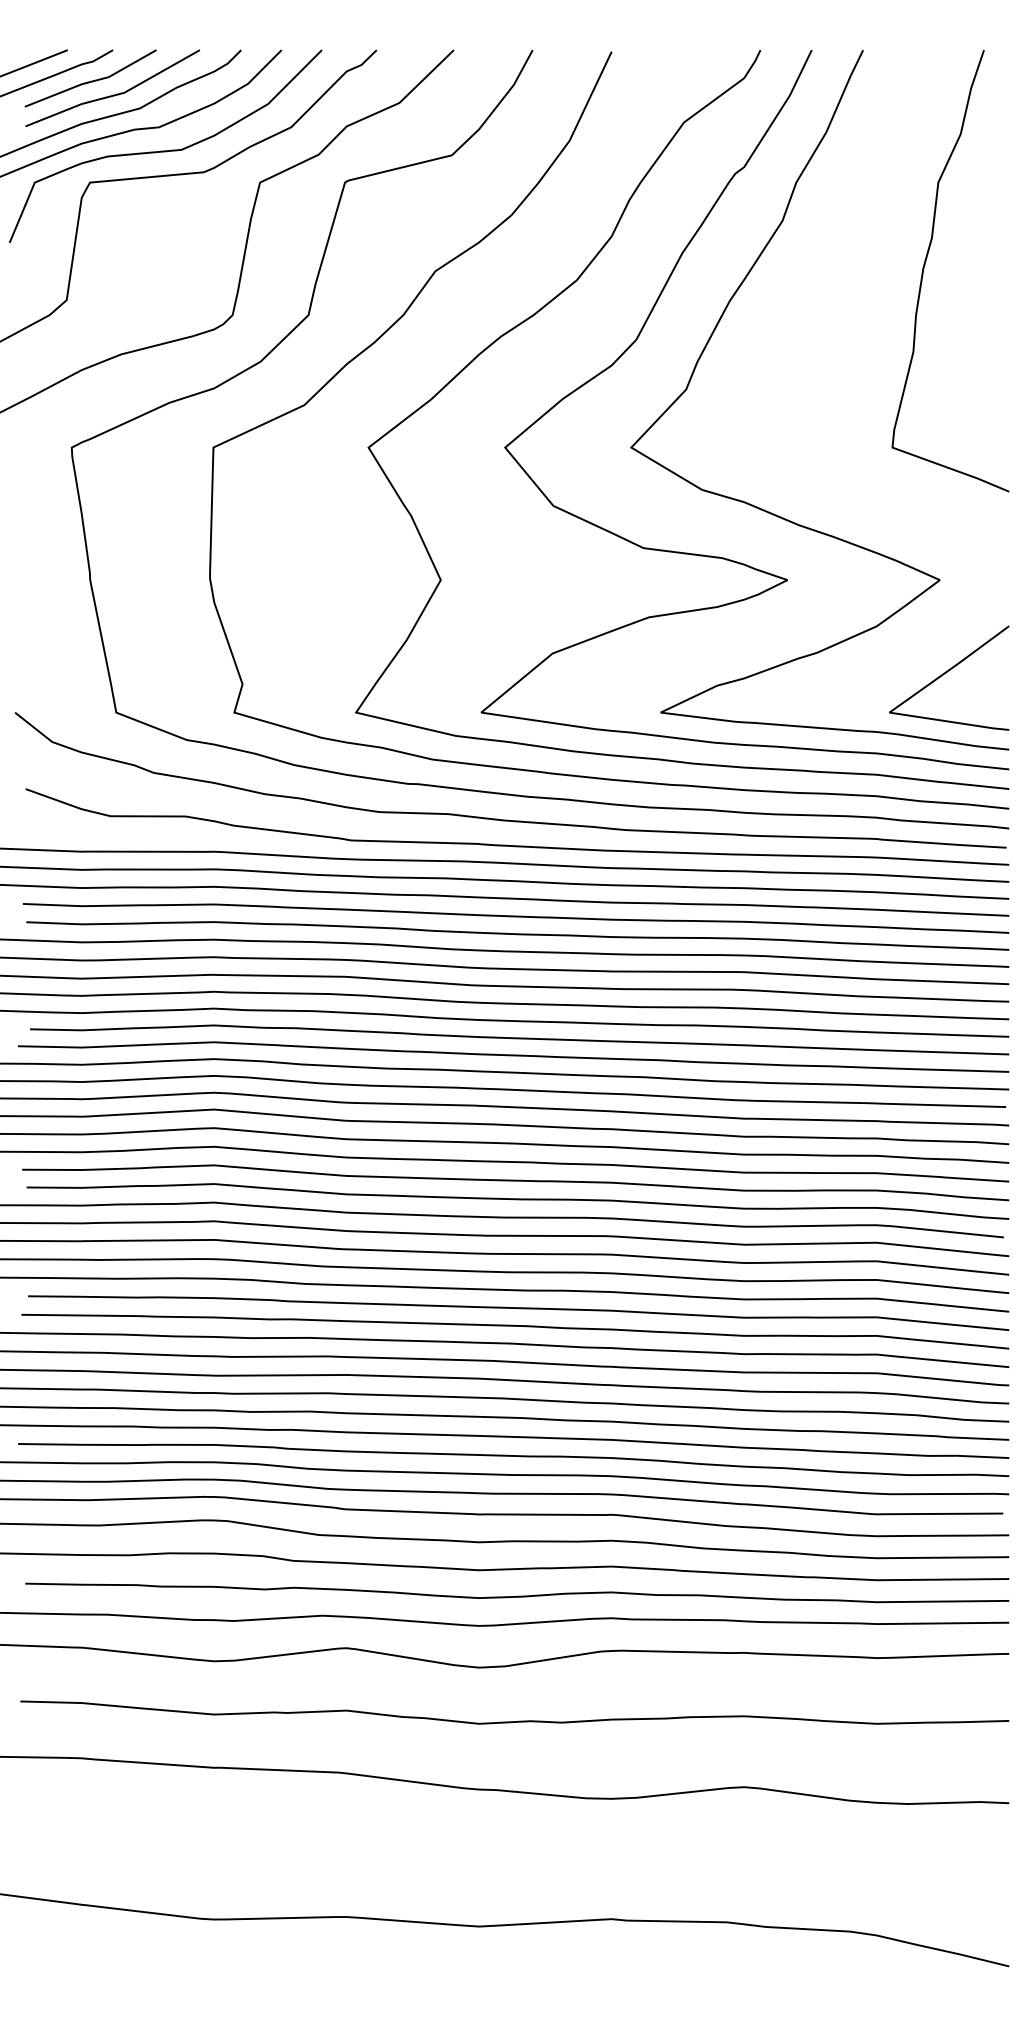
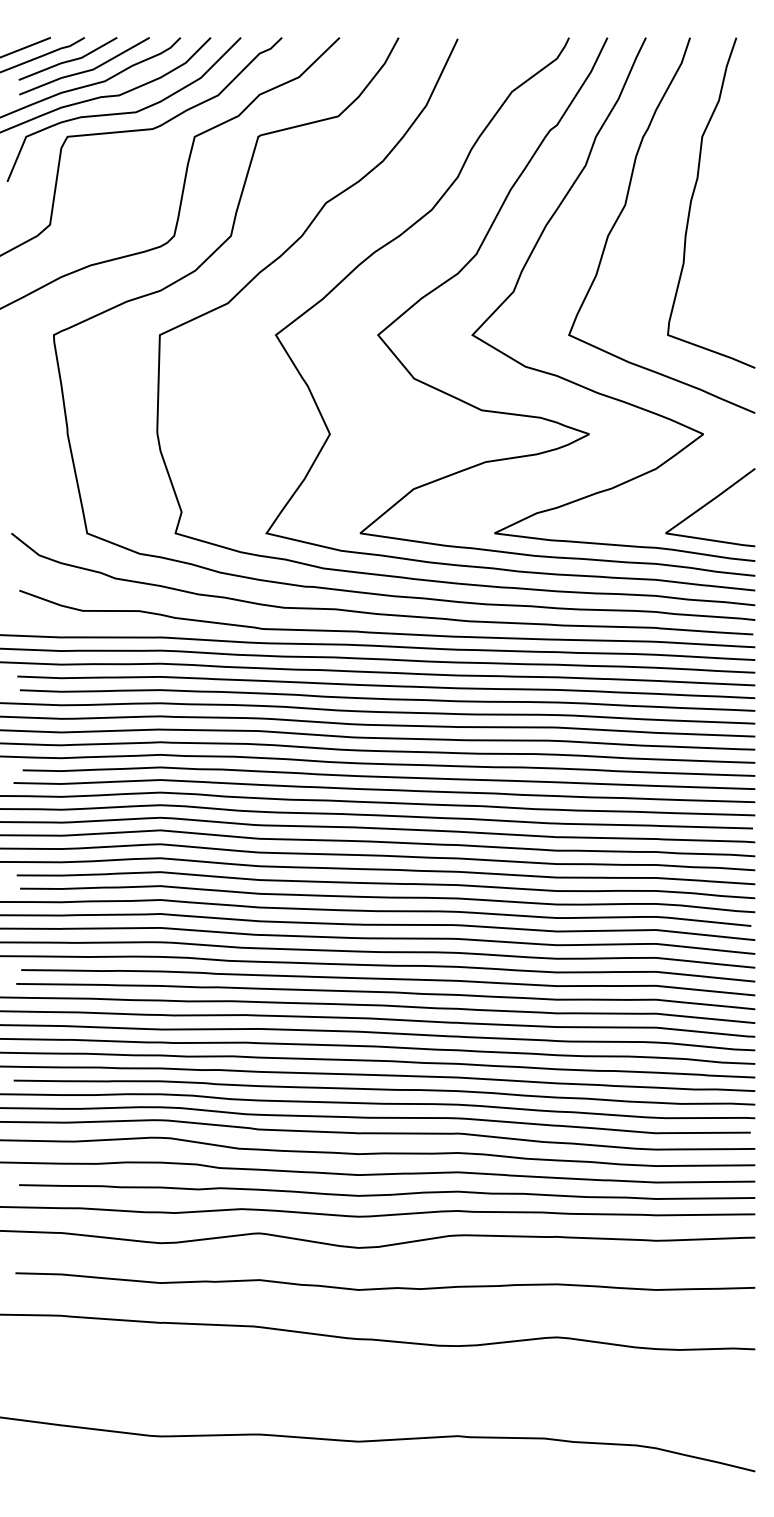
curve: (835, 275) -> (625, 206), added

